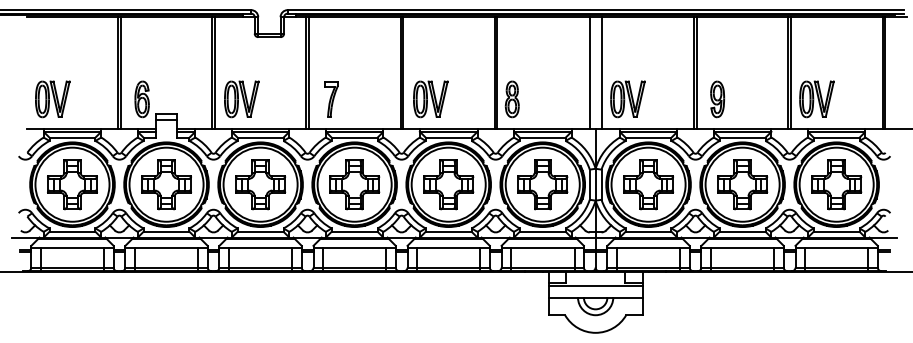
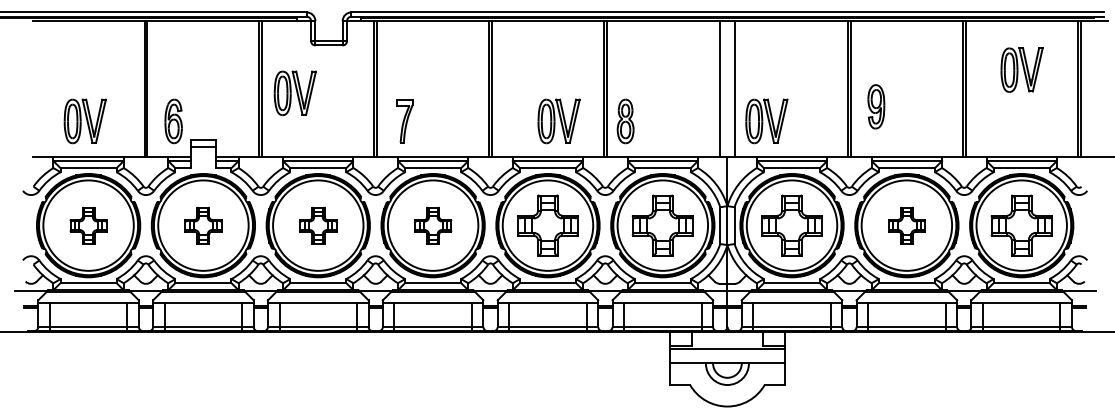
part: (52, 99) -> (84, 121), moved
part: (241, 99) -> (294, 93), moved
part: (430, 99) -> (558, 121), moved
part: (717, 99) -> (876, 106), moved
part: (816, 99) -> (1021, 70), moved
part: (72, 184) -> (88, 225), size x0.6
part: (166, 184) -> (203, 225), size x0.6
part: (260, 184) -> (318, 225), size x0.6
part: (354, 184) -> (432, 225), size x0.6
part: (742, 184) -> (906, 225), size x0.6

